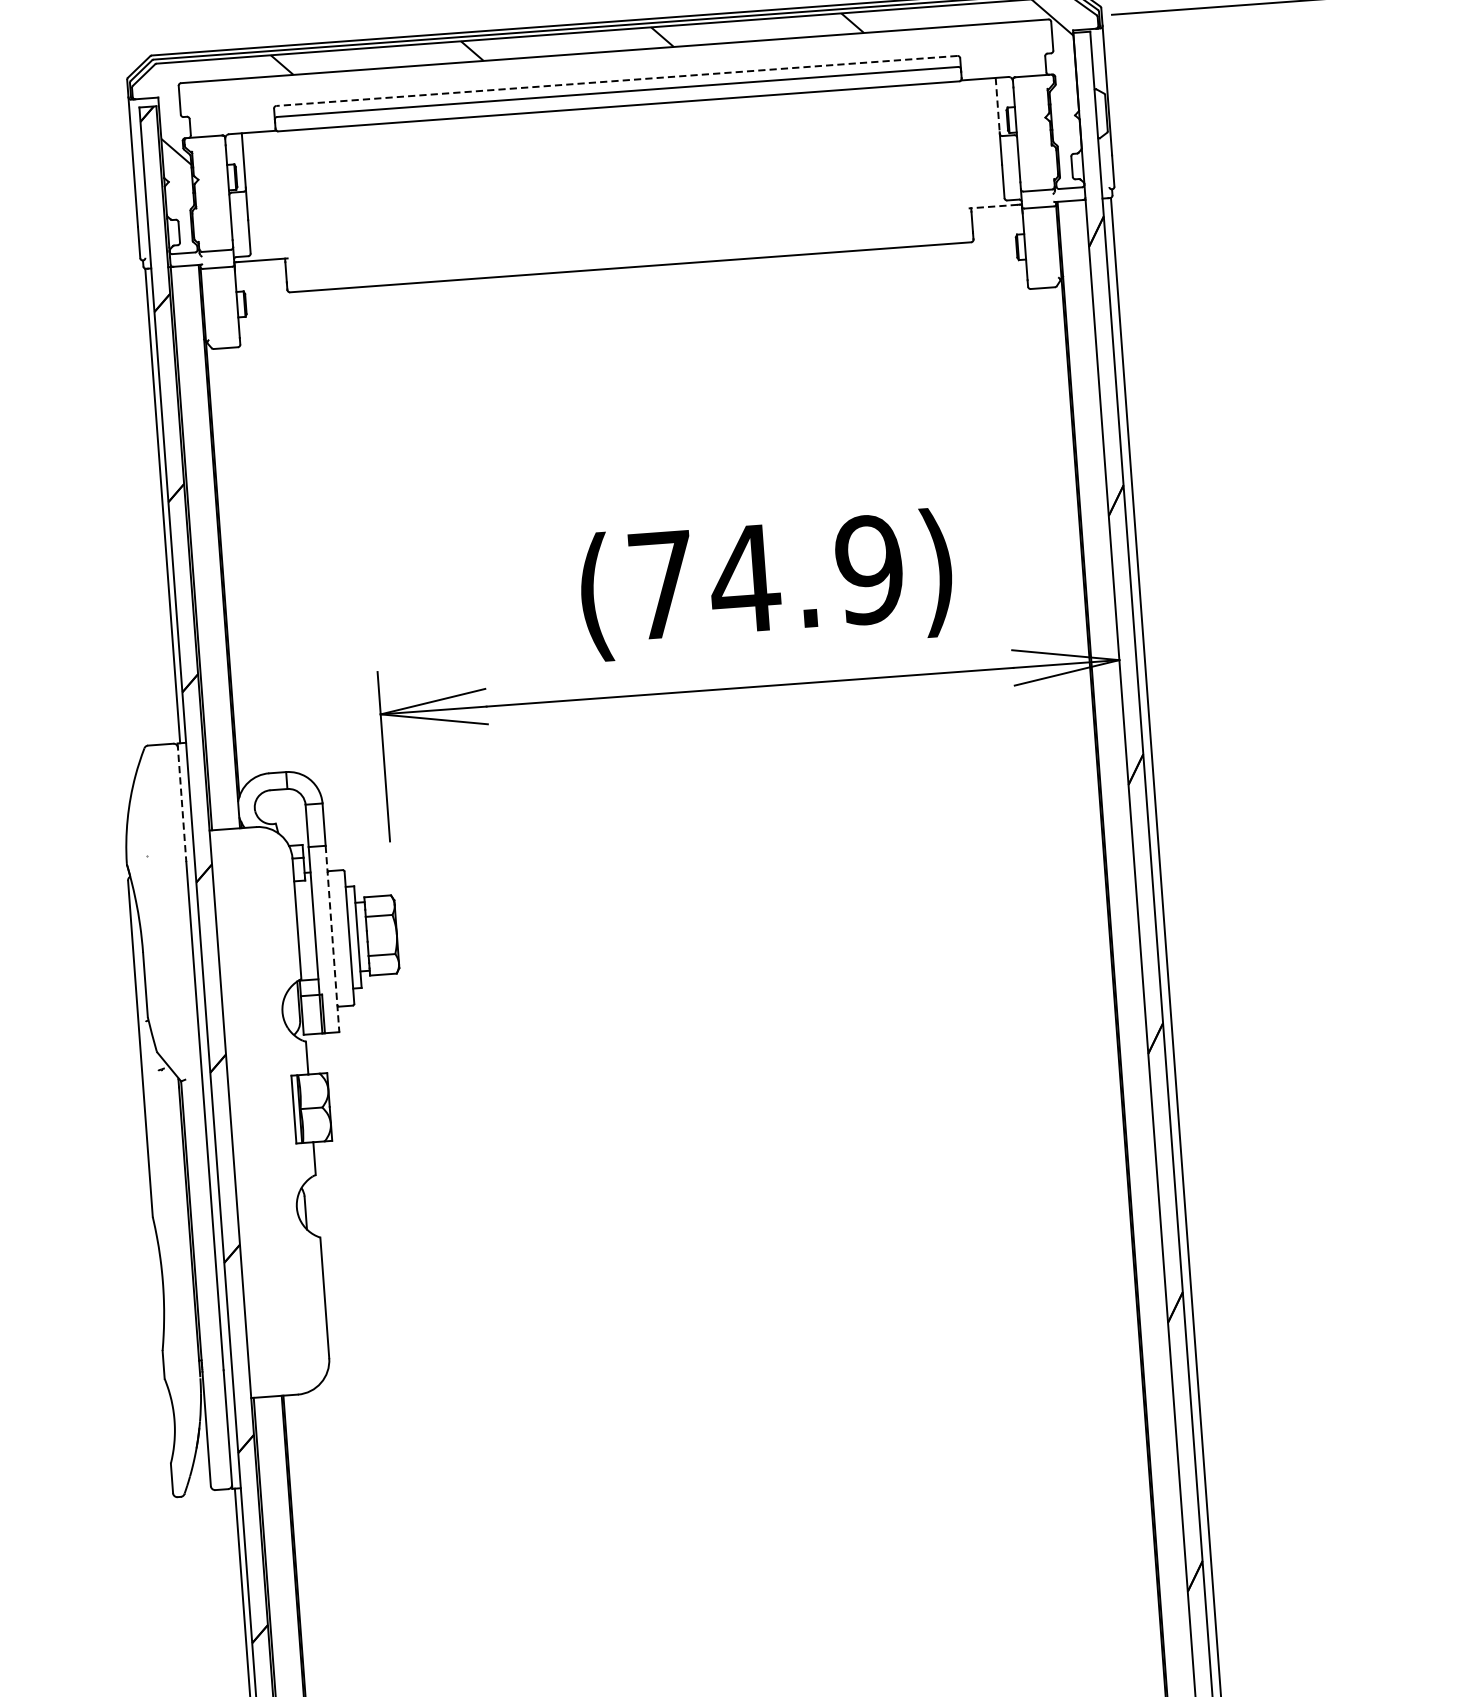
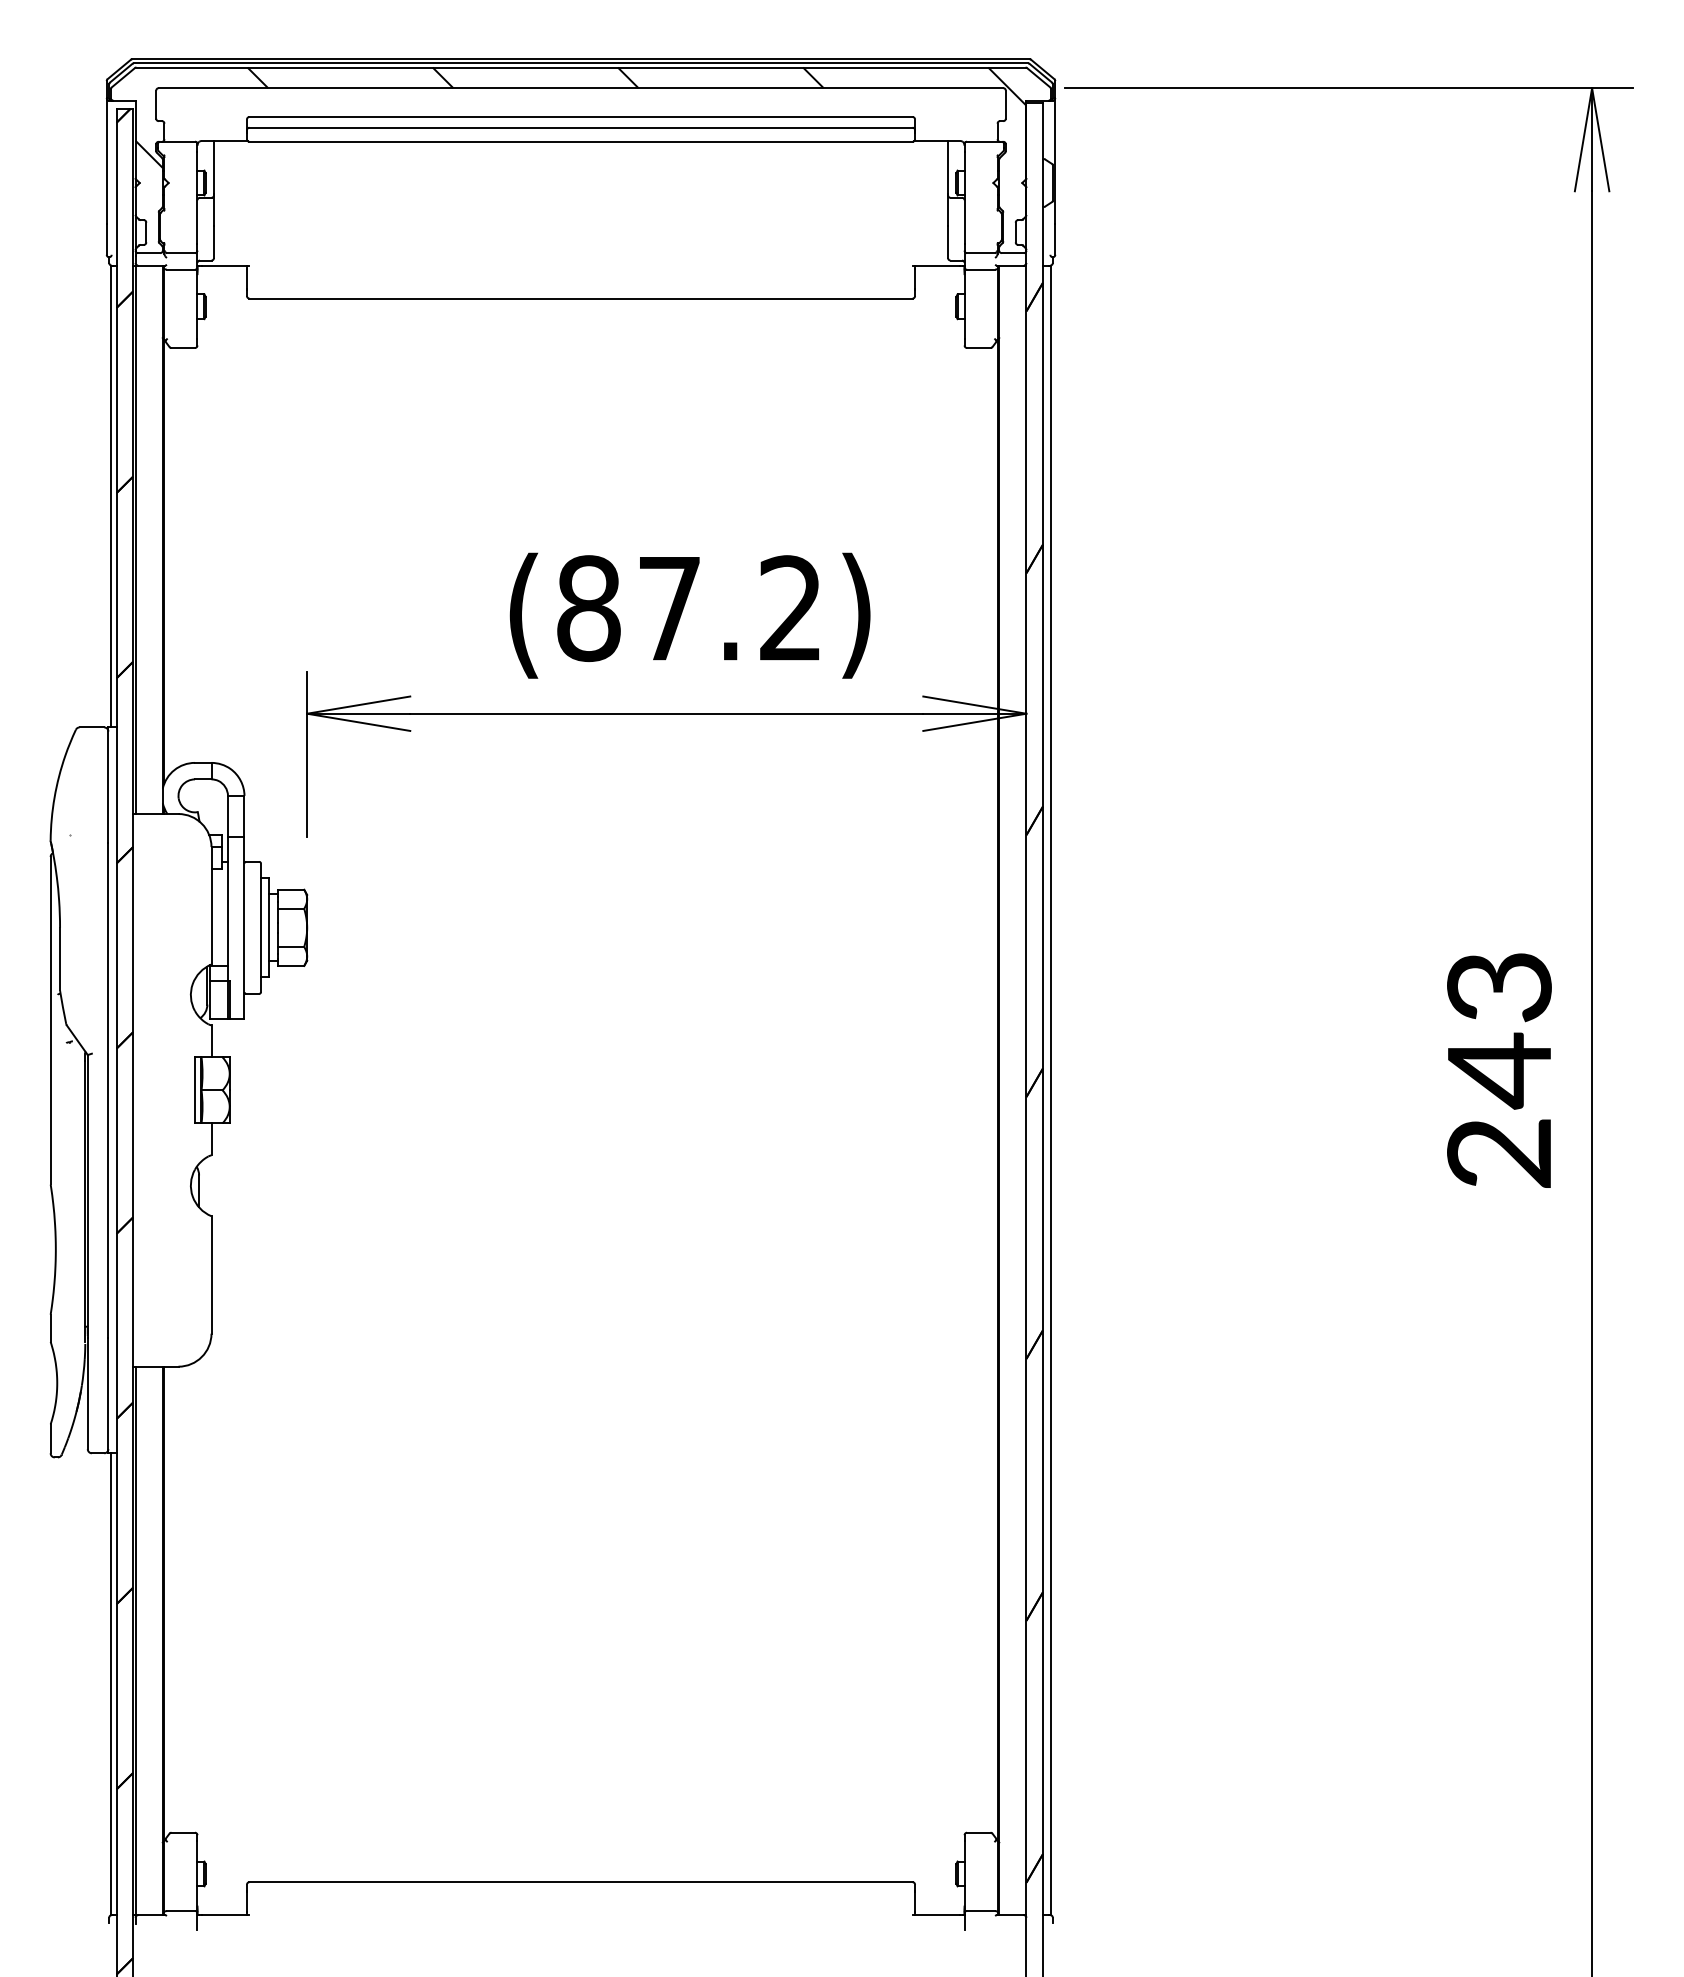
line: (617, 81) -> (581, 117), dashed -> solid
line: (998, 106) -> (948, 168), dashed -> solid
line: (993, 206) -> (936, 265), dashed -> solid
text: (765, 577) -> (689, 608), (74.9) -> (87.2)
line: (182, 803) -> (108, 785), dashed -> solid
line: (332, 938) -> (244, 927), dashed -> solid

